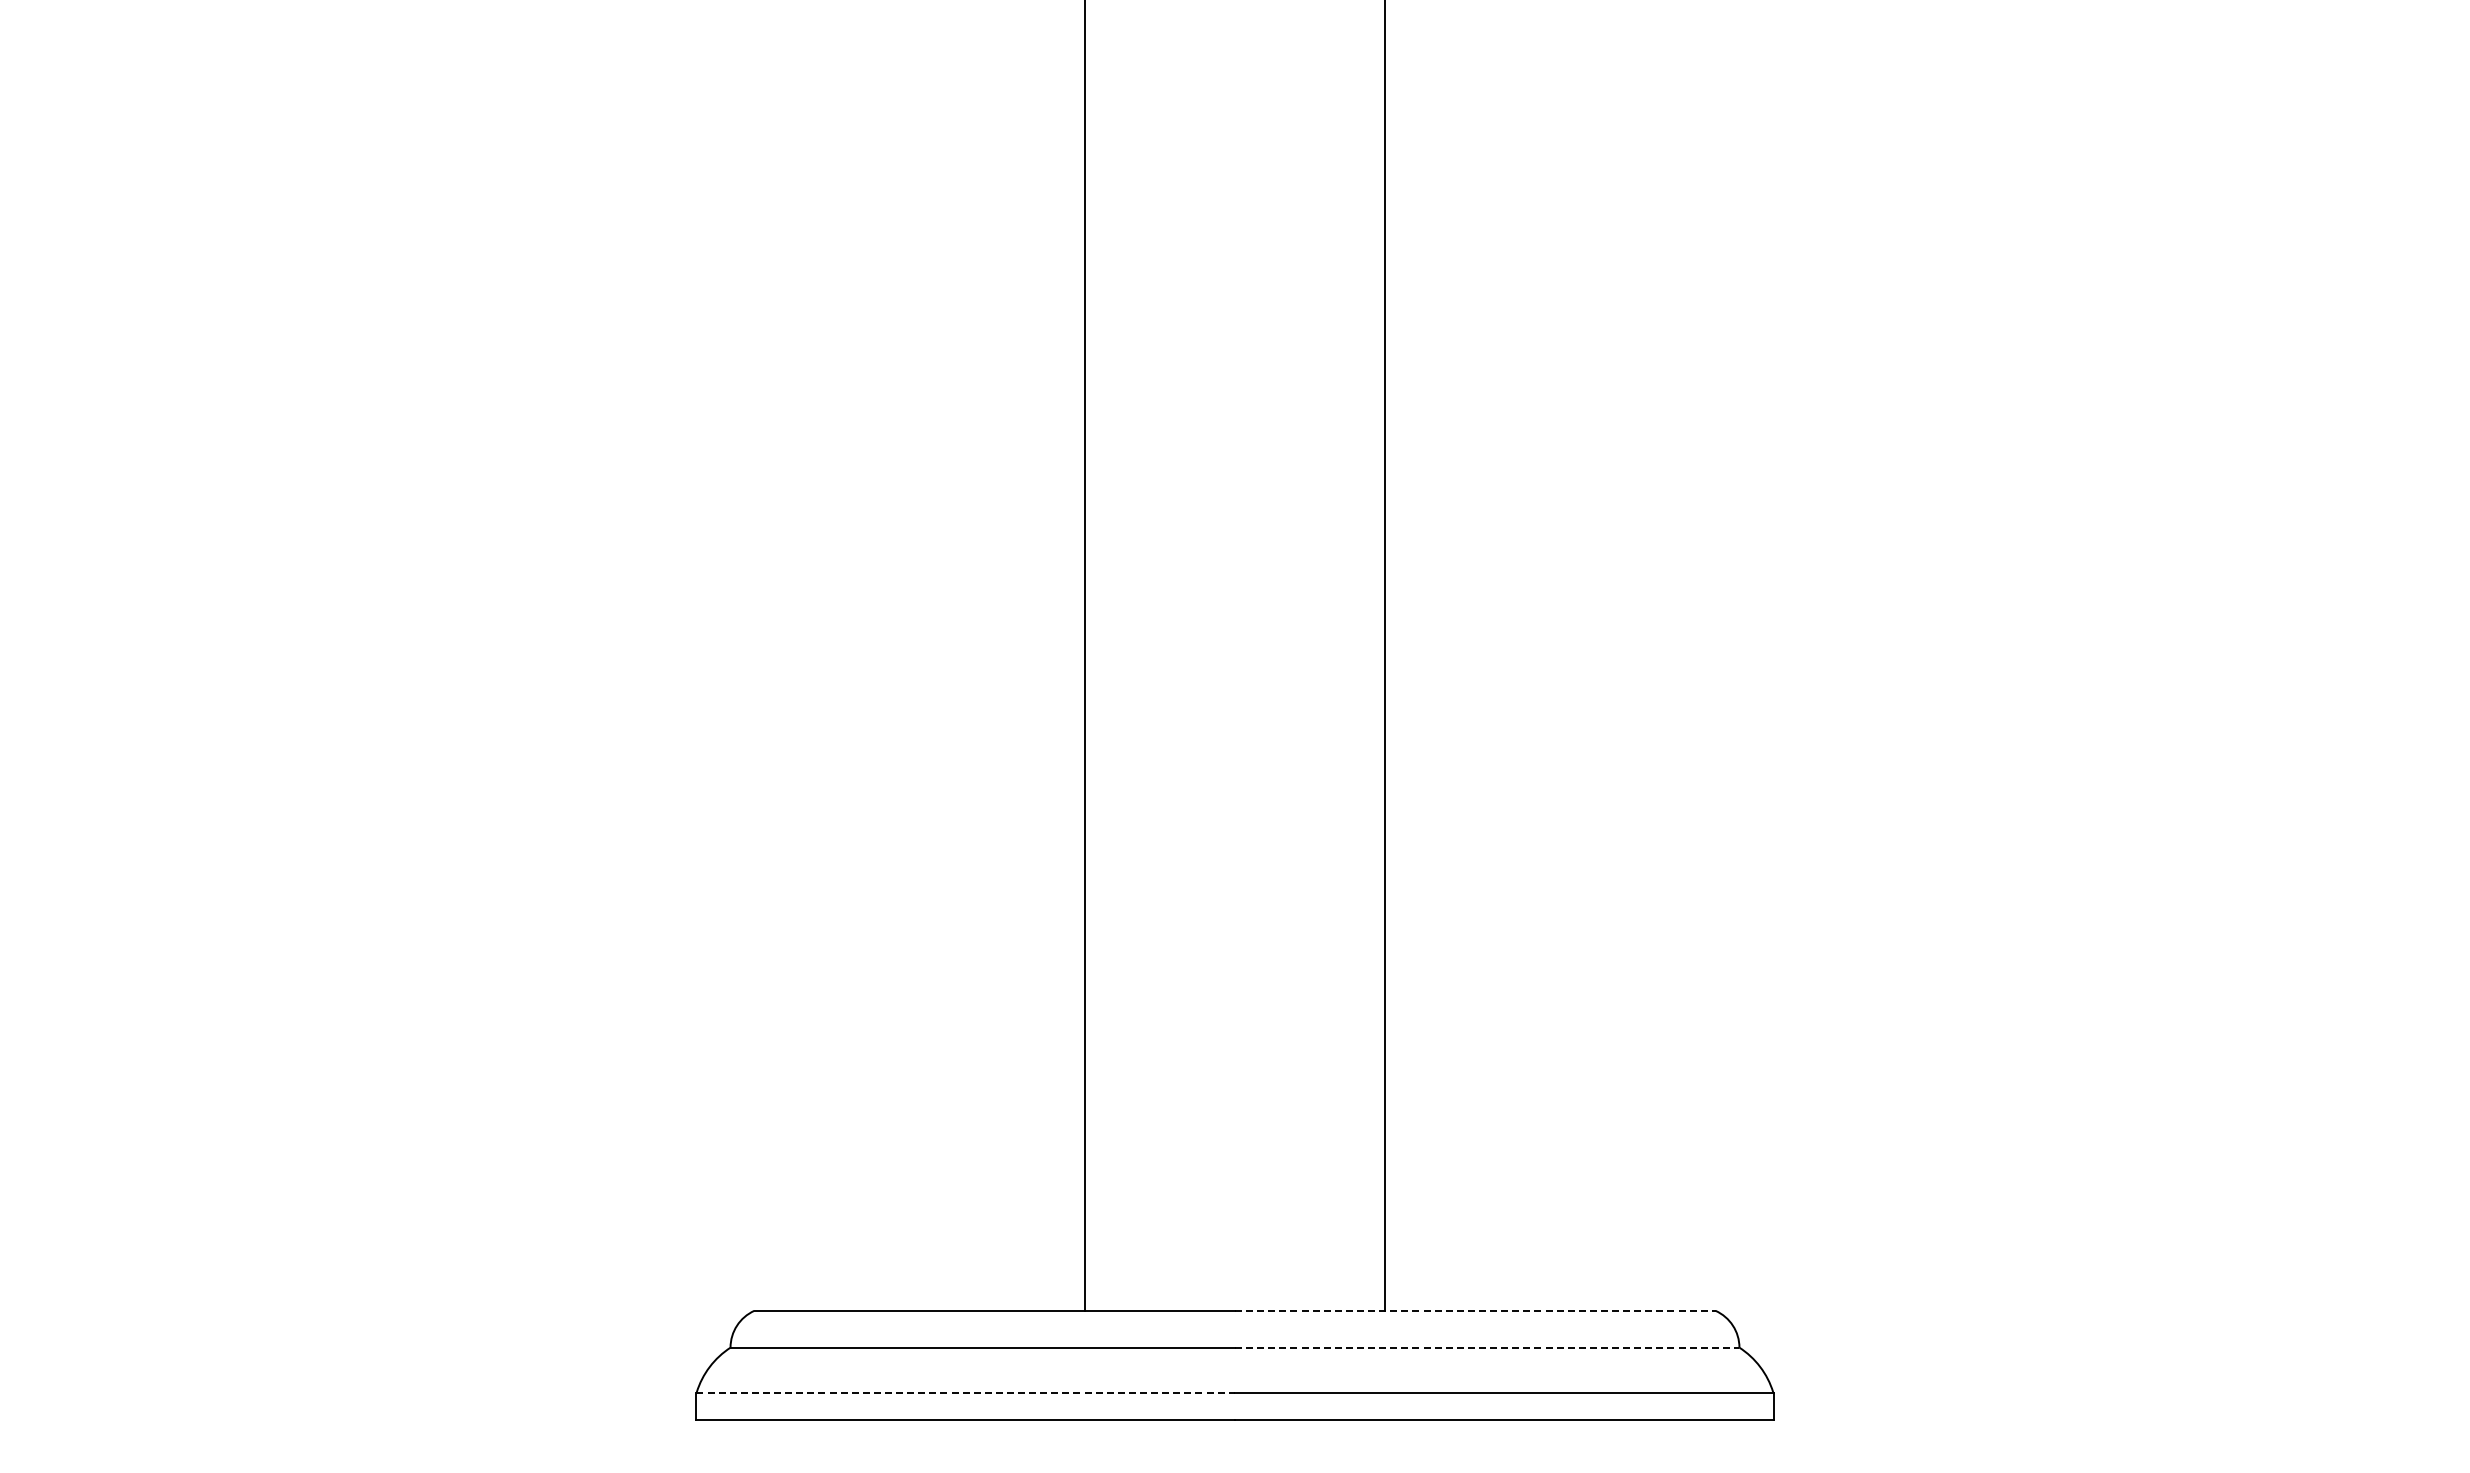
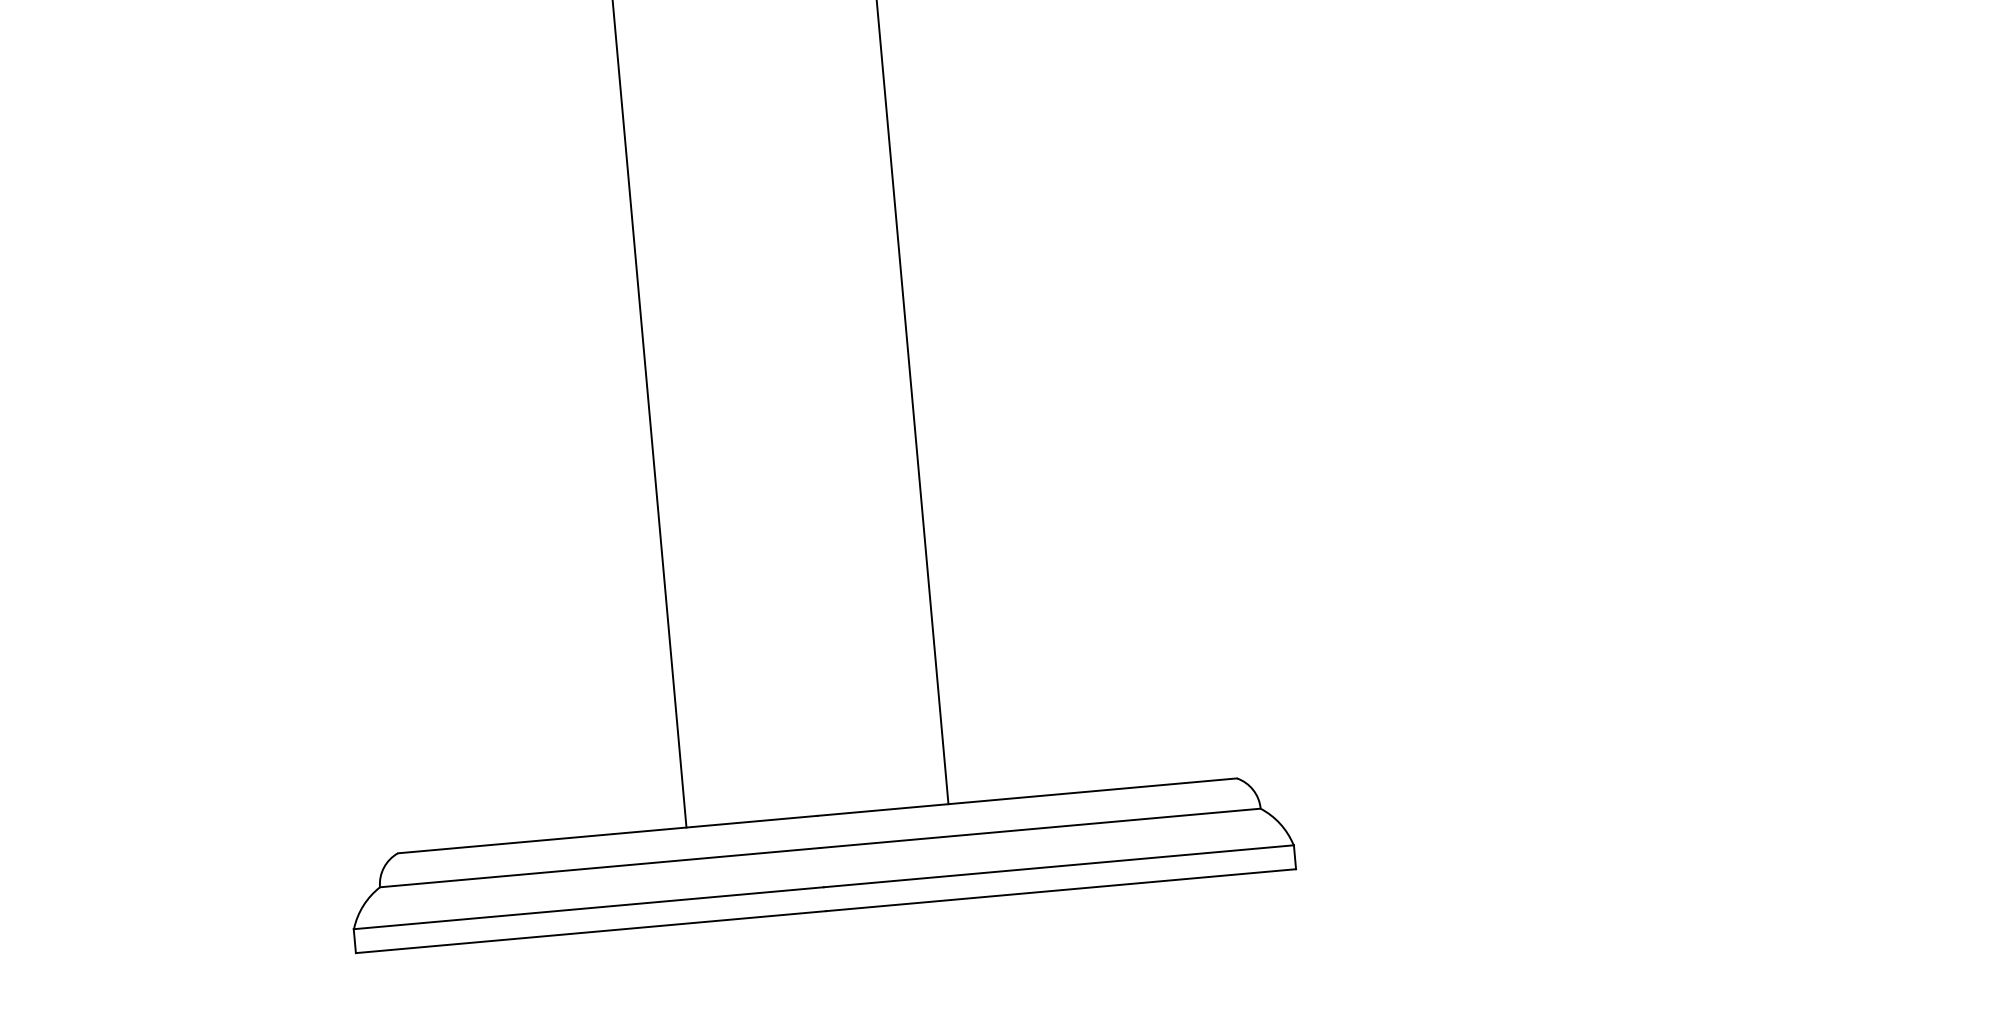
line: (1475, 1310) -> (1027, 796), dashed -> solid
line: (1487, 1347) -> (1040, 828), dashed -> solid
line: (966, 1392) -> (589, 908), dashed -> solid

